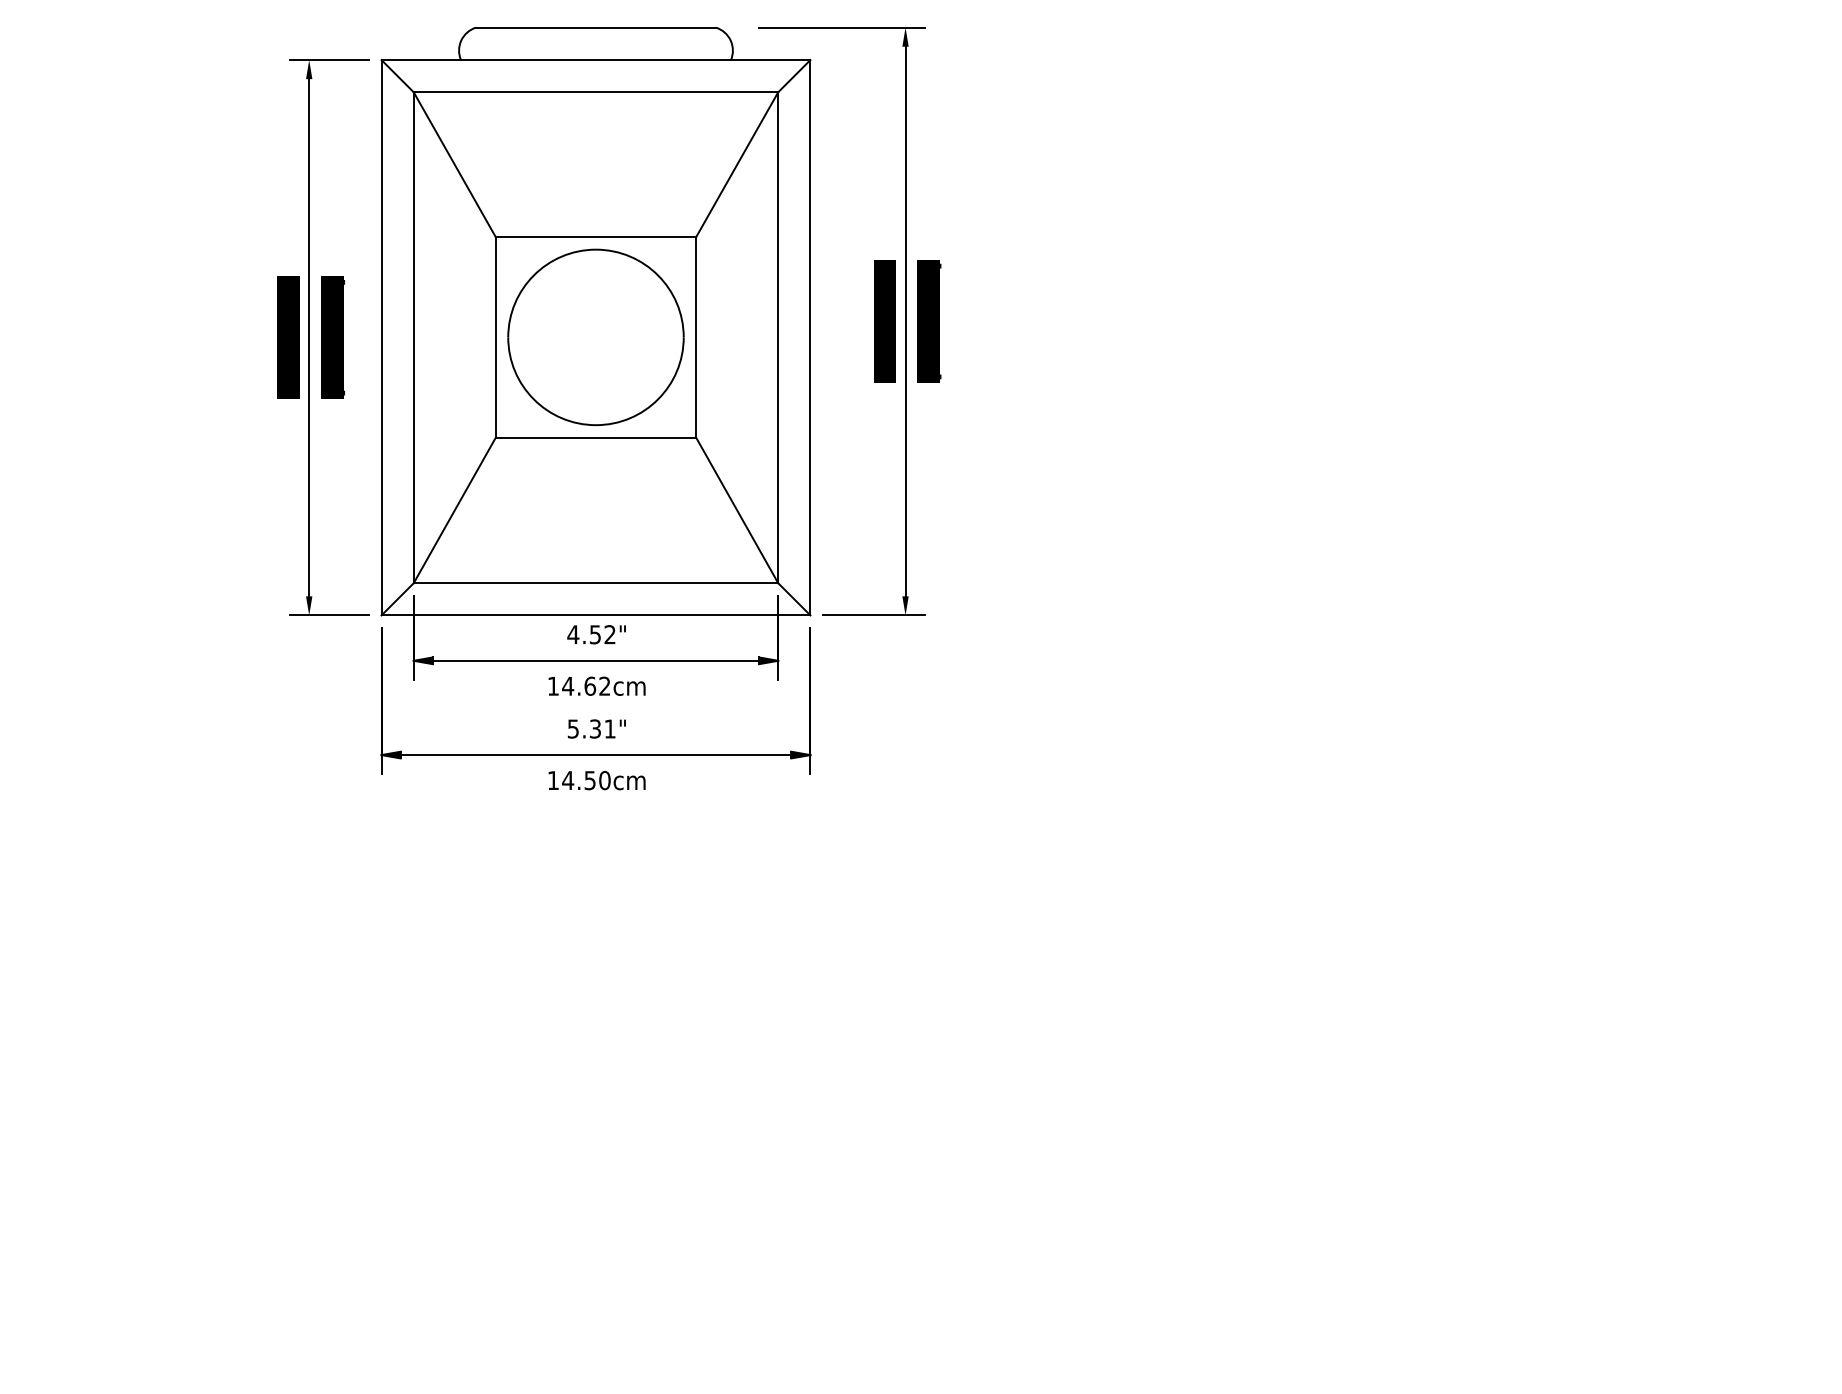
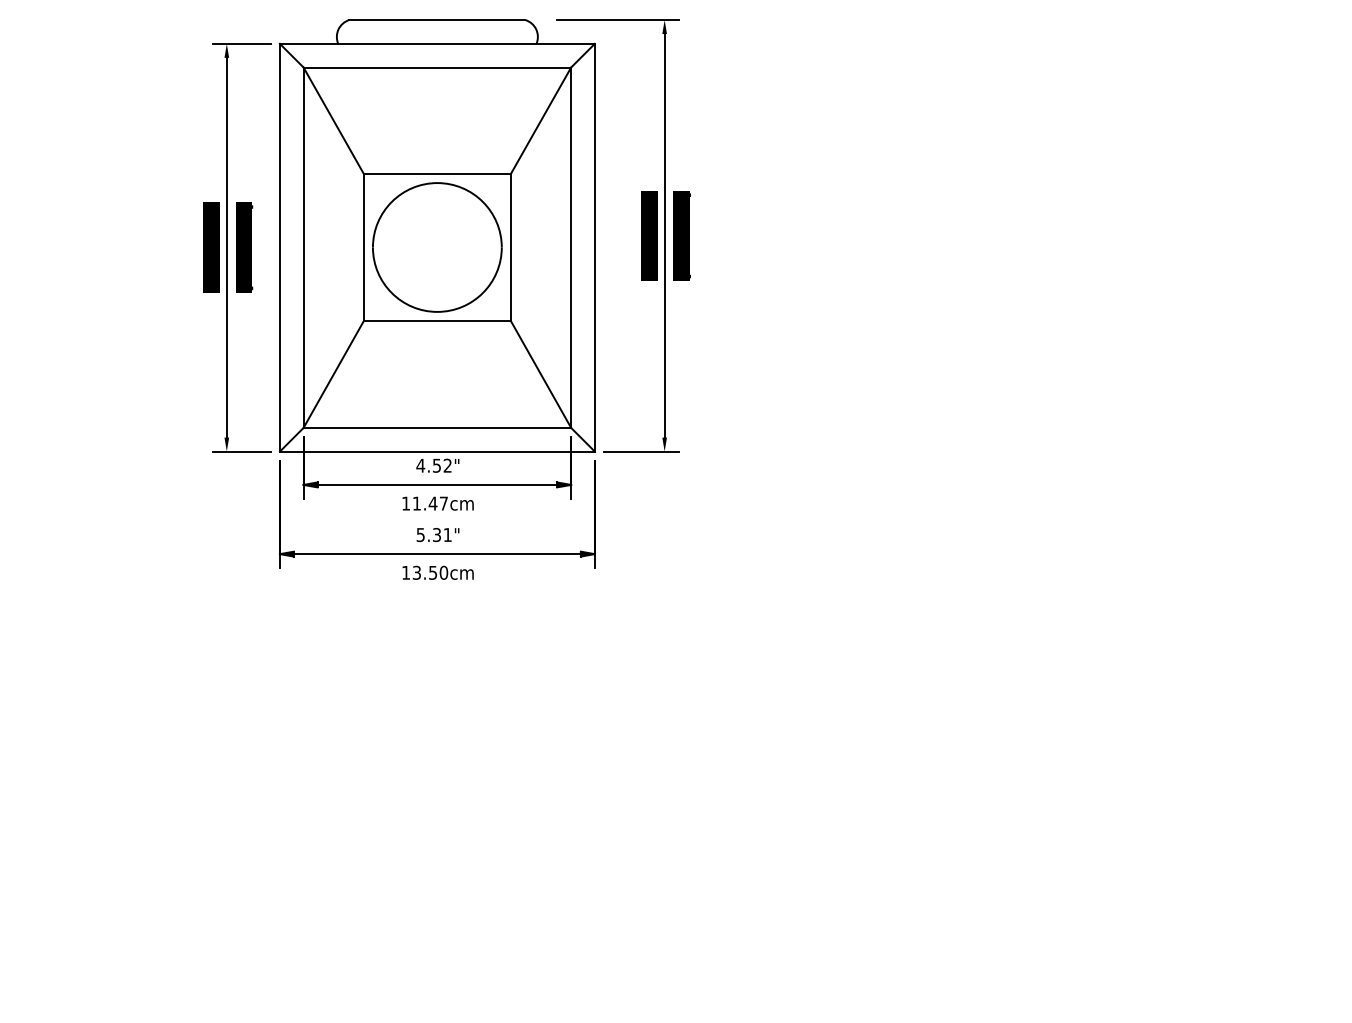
text: (586, 685) -> (430, 503), 14.62cm -> 11.47cm
text: (568, 780) -> (417, 572), 14.50cm -> 13.50cm

